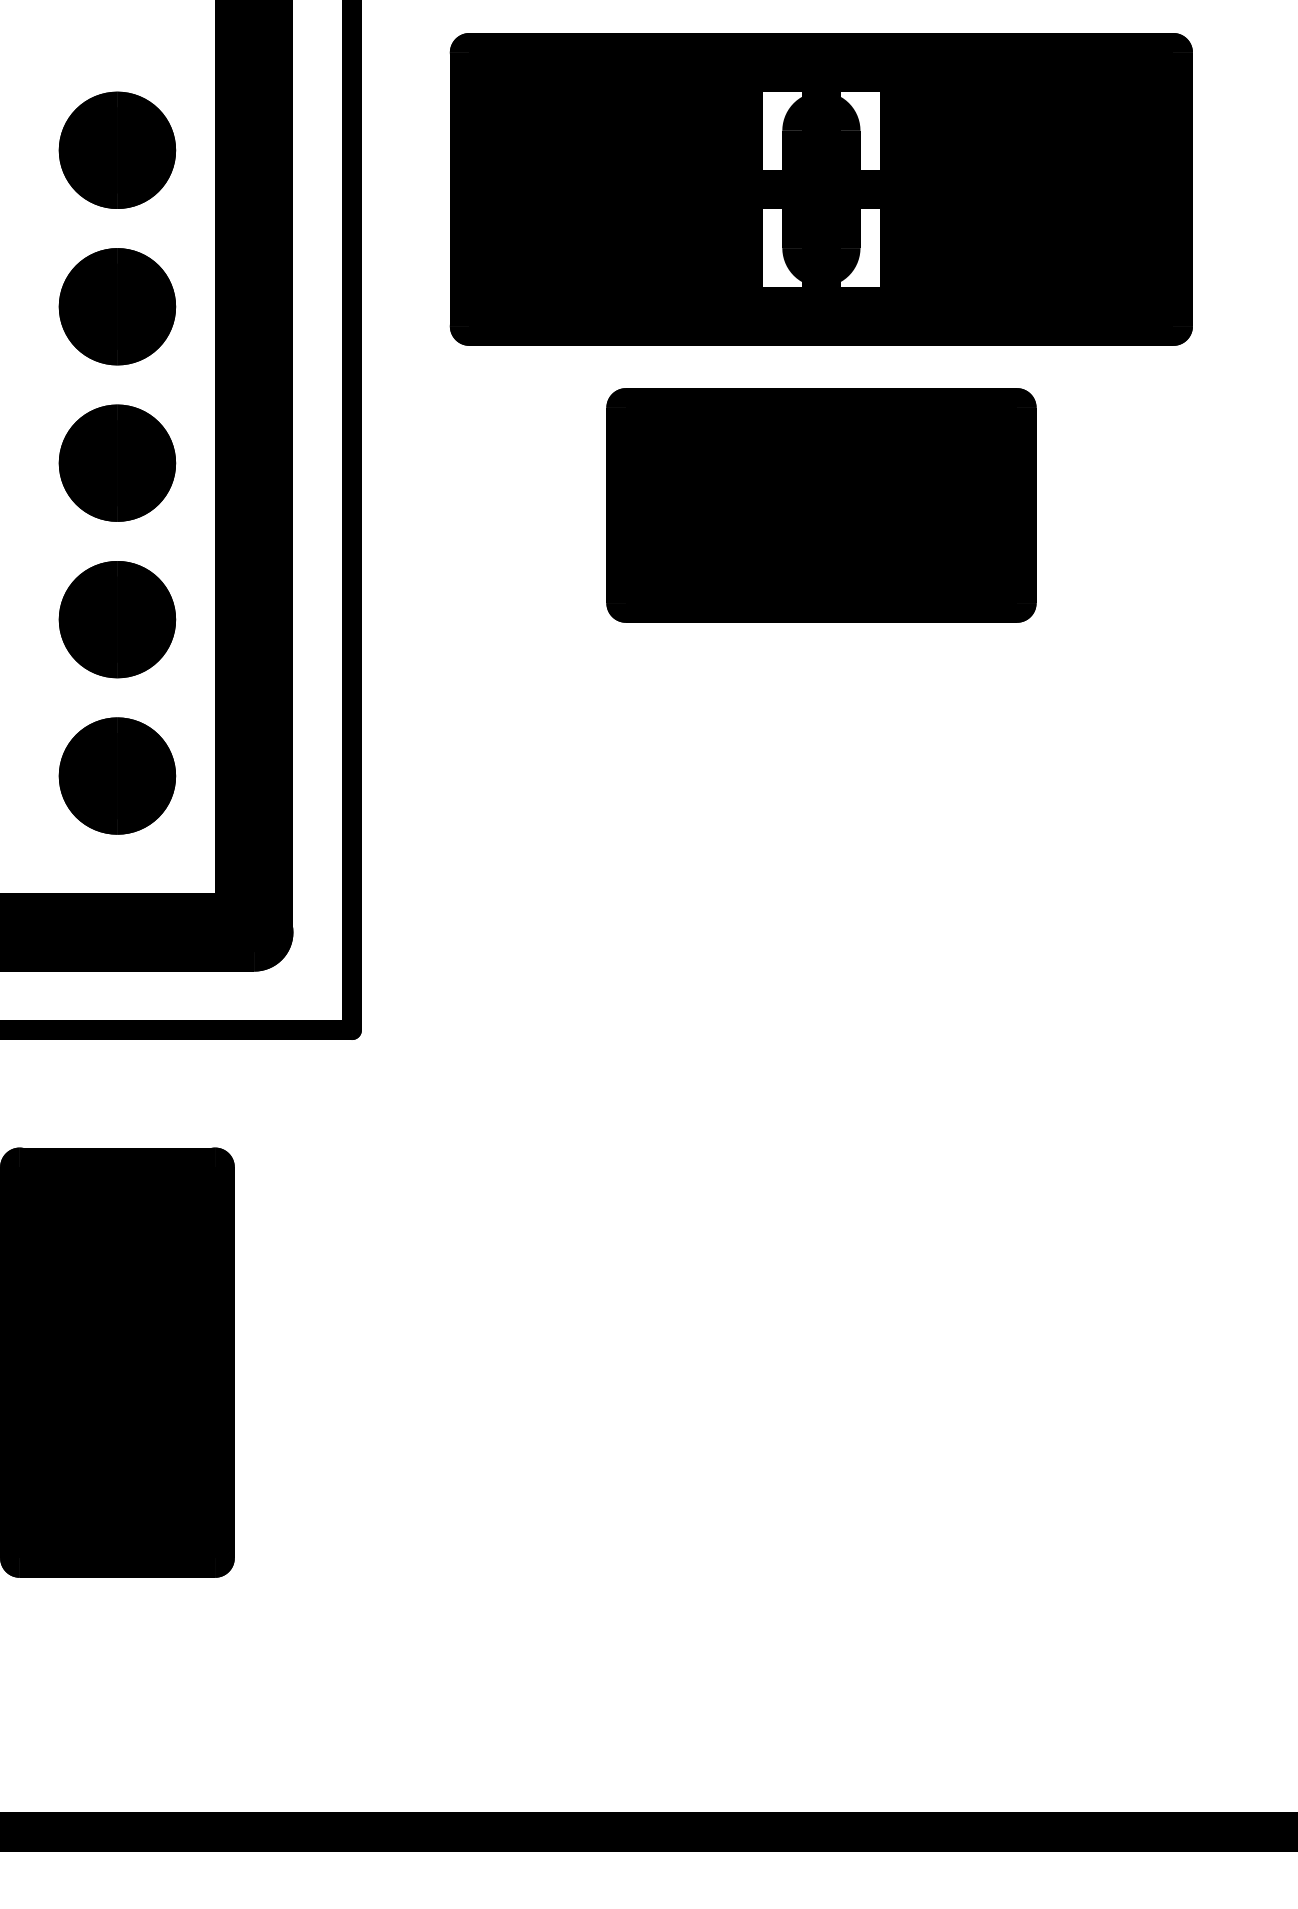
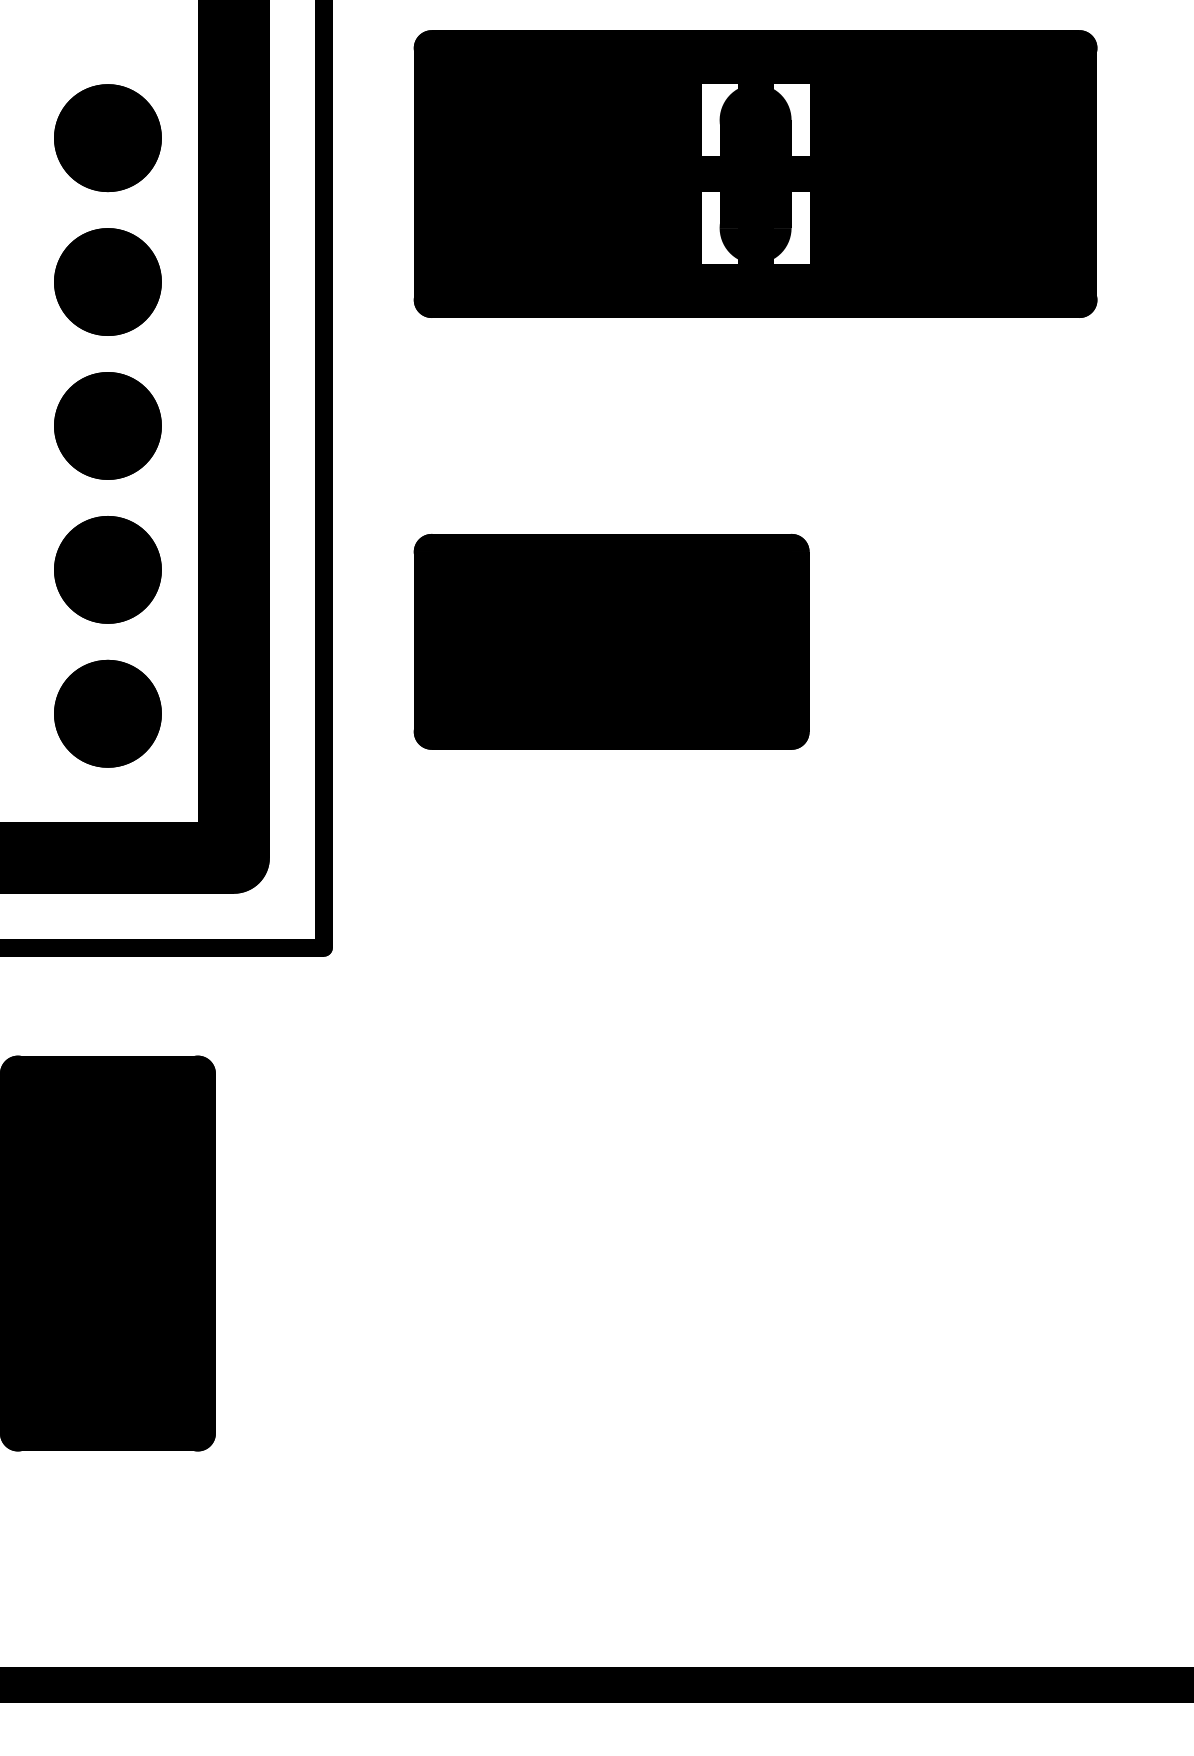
part: (821, 505) -> (611, 641), moved

